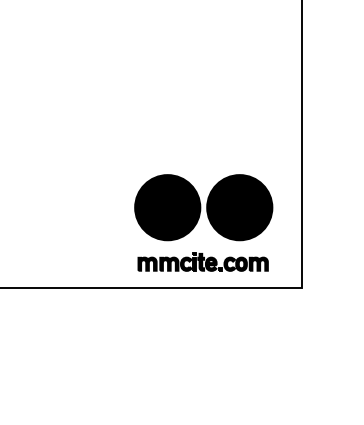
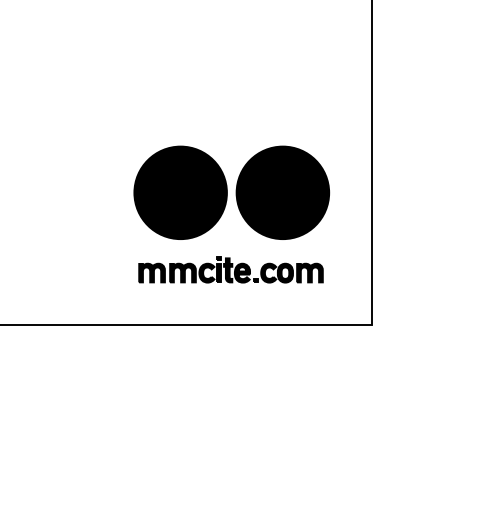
part: (203, 222) -> (231, 213), moved

